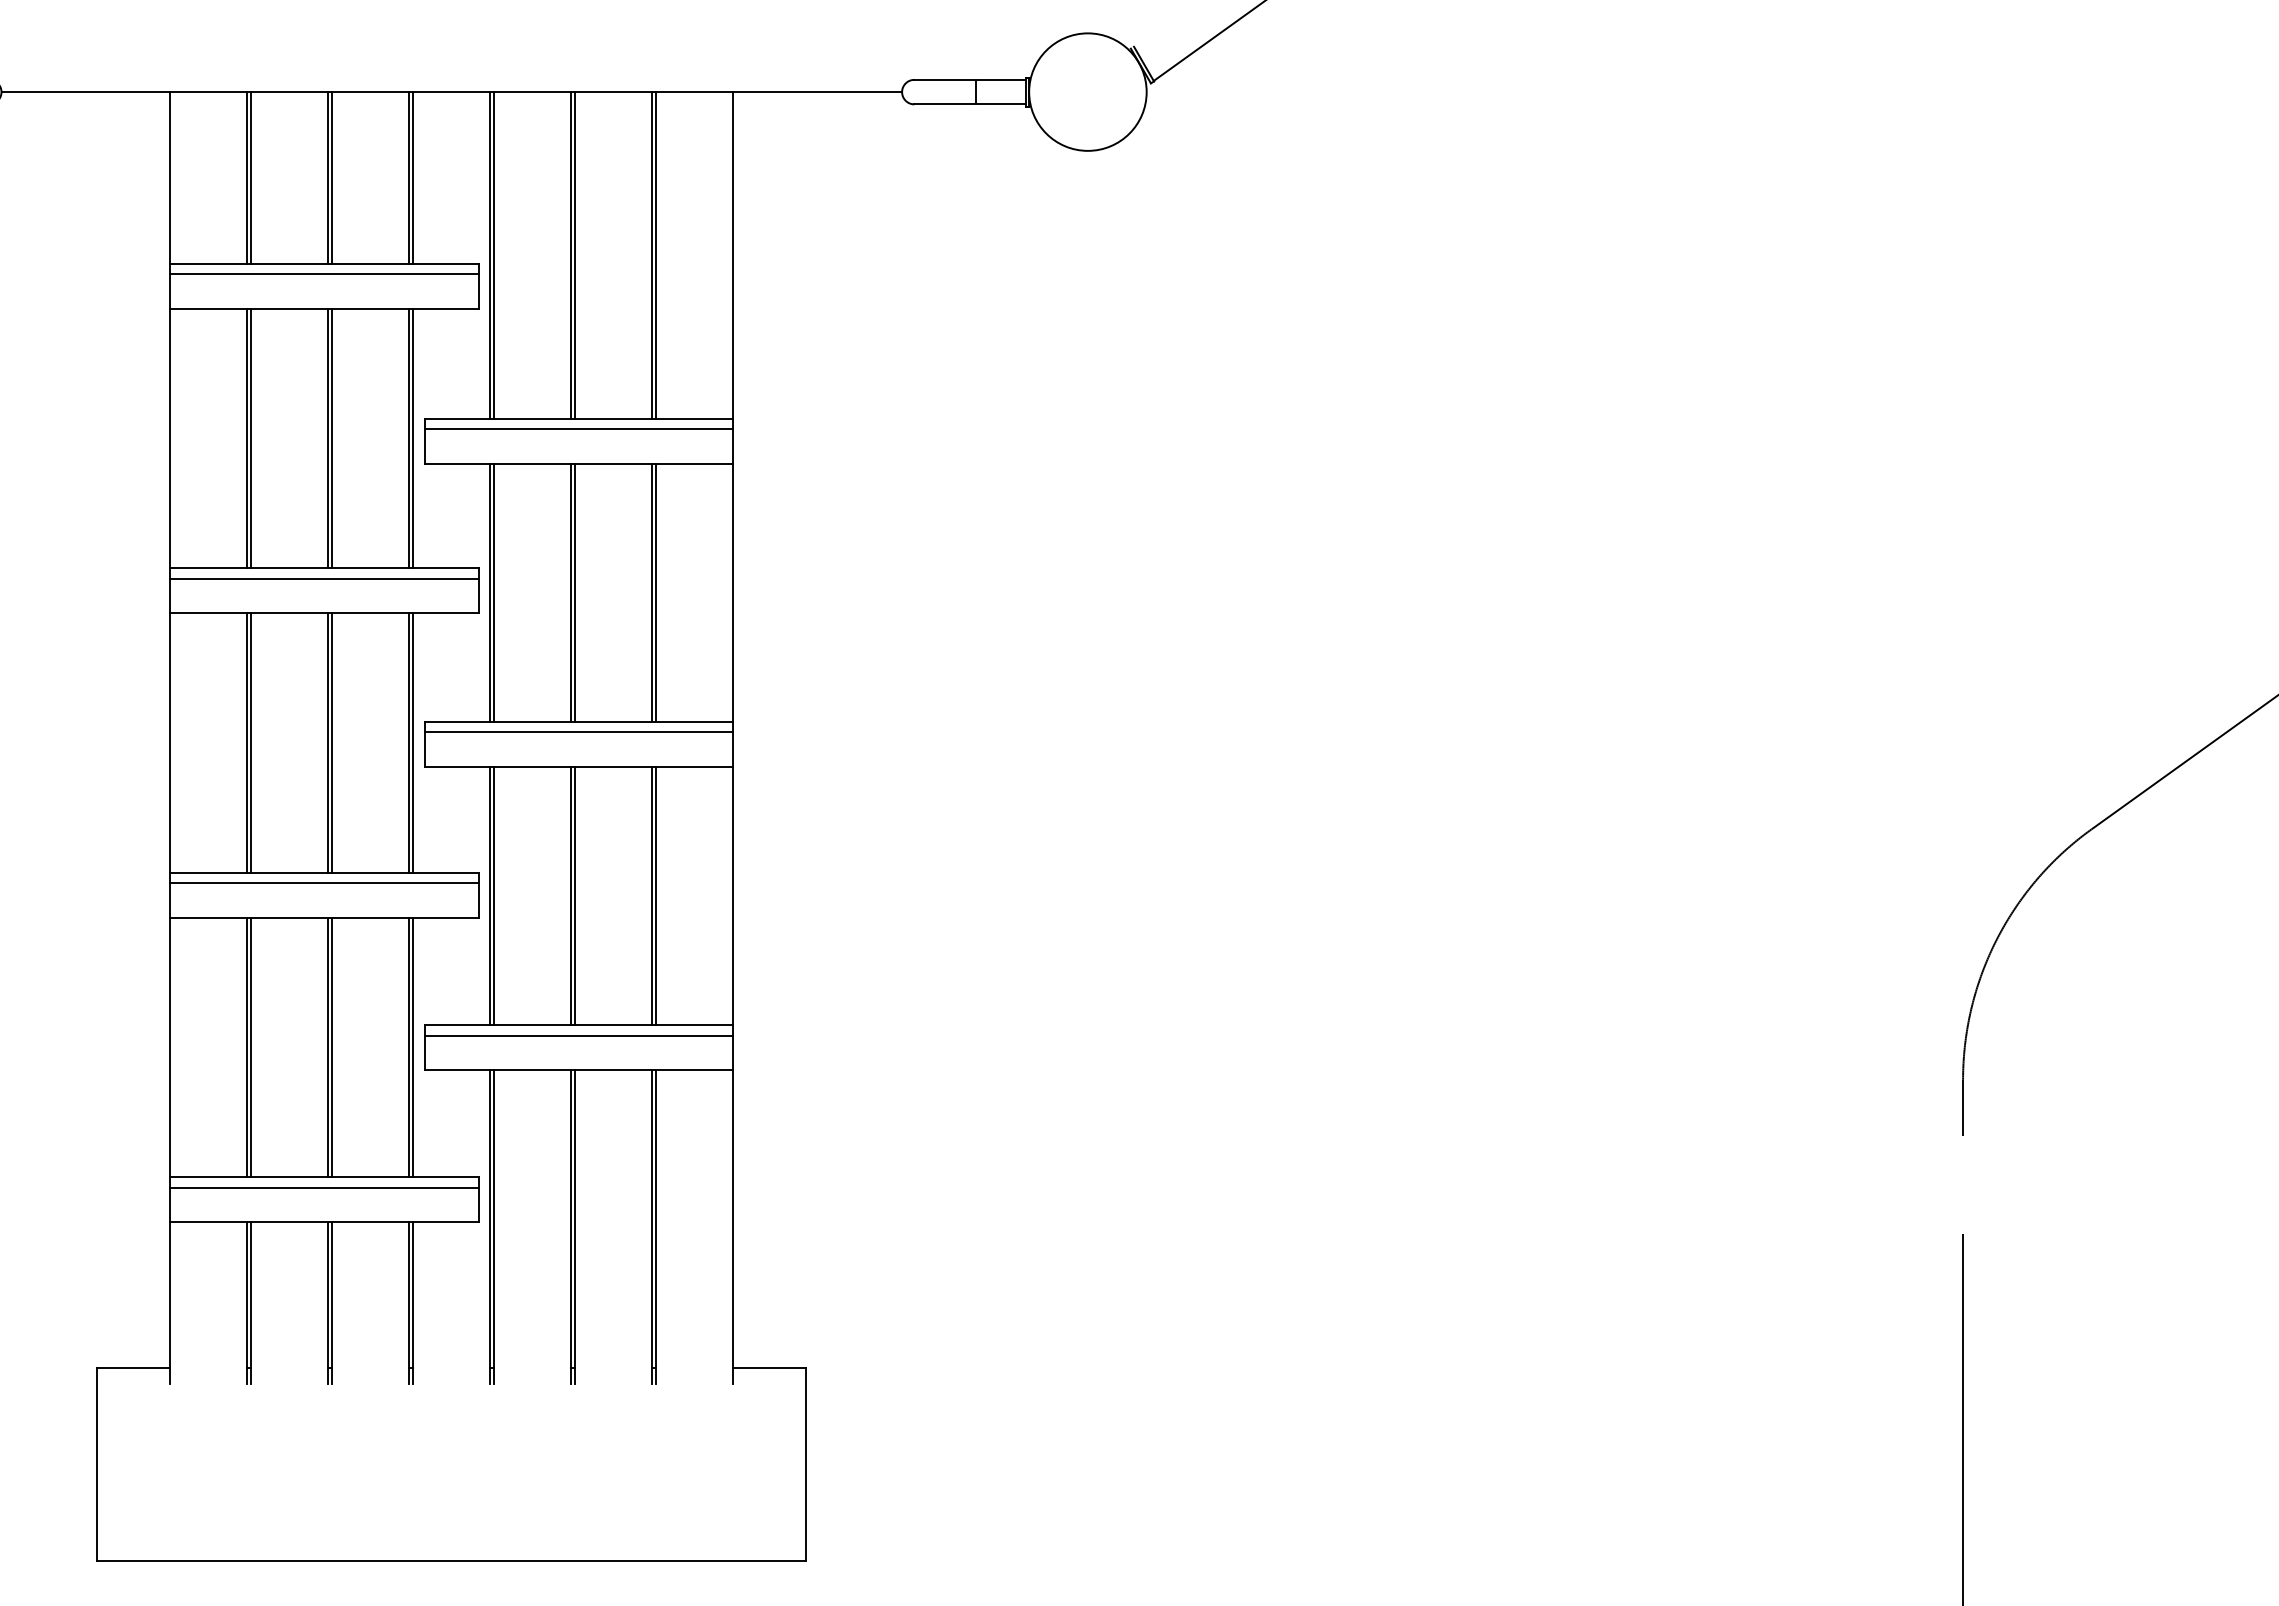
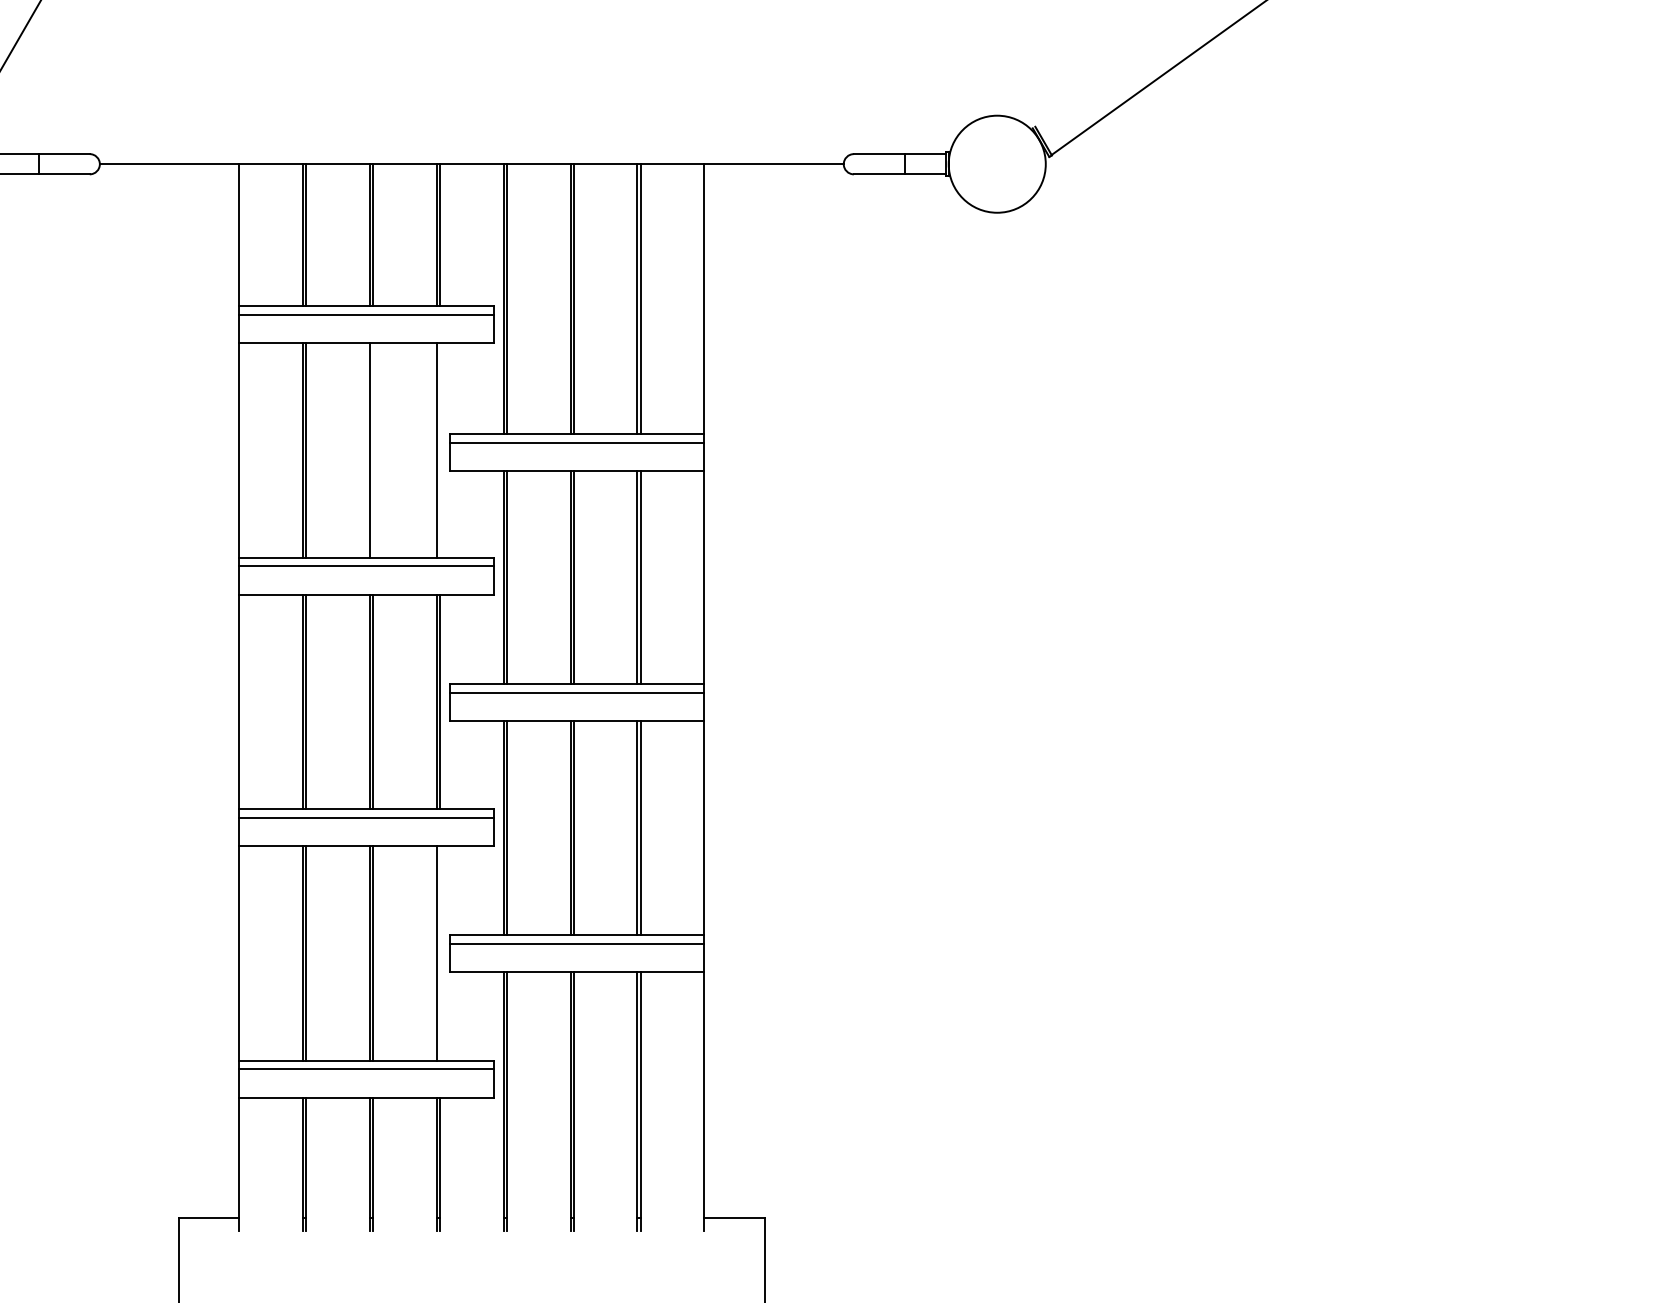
line: (332, 438) -> (373, 450), removed
line: (413, 438) -> (440, 450), removed
line: (413, 1047) -> (440, 953), removed

